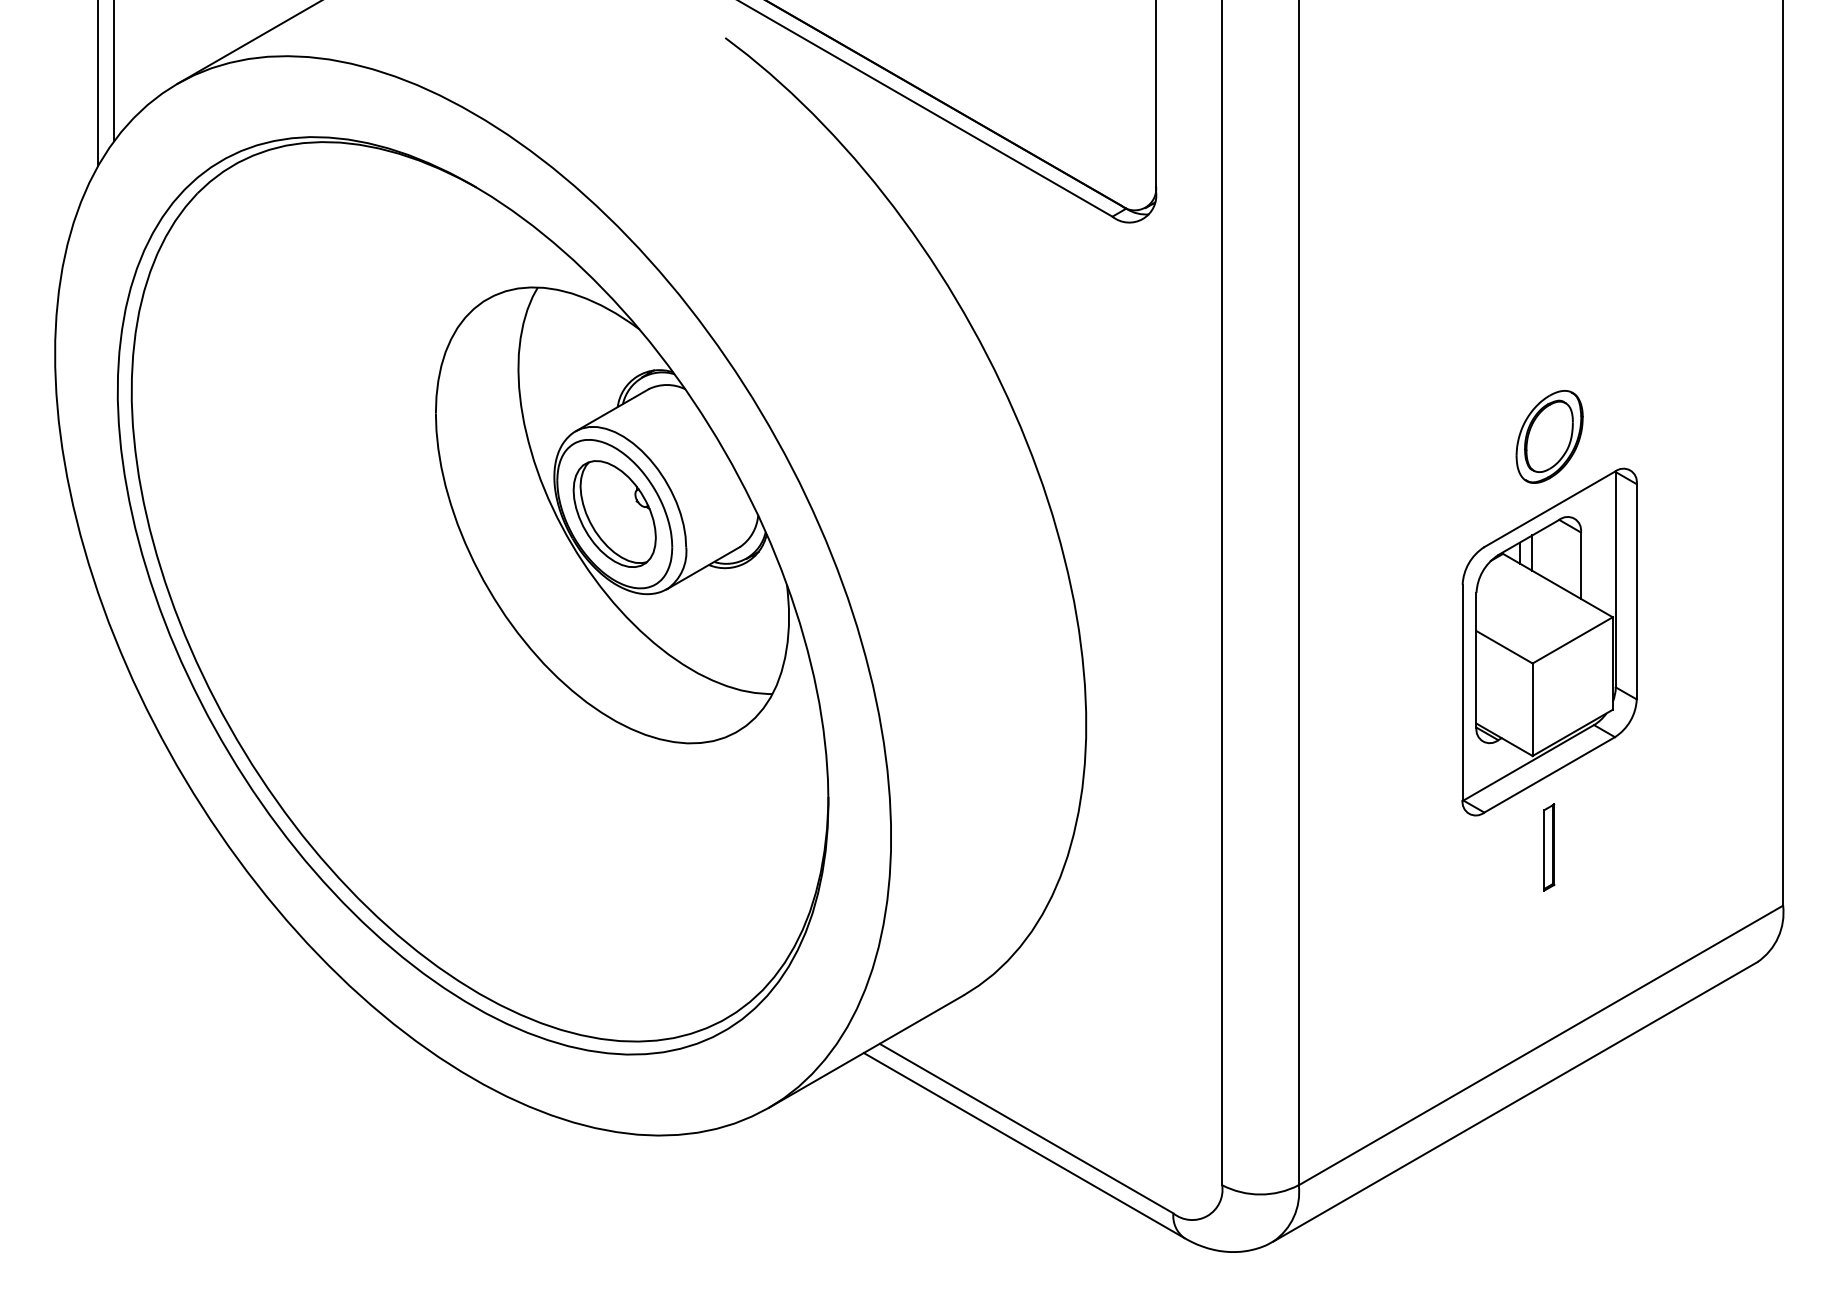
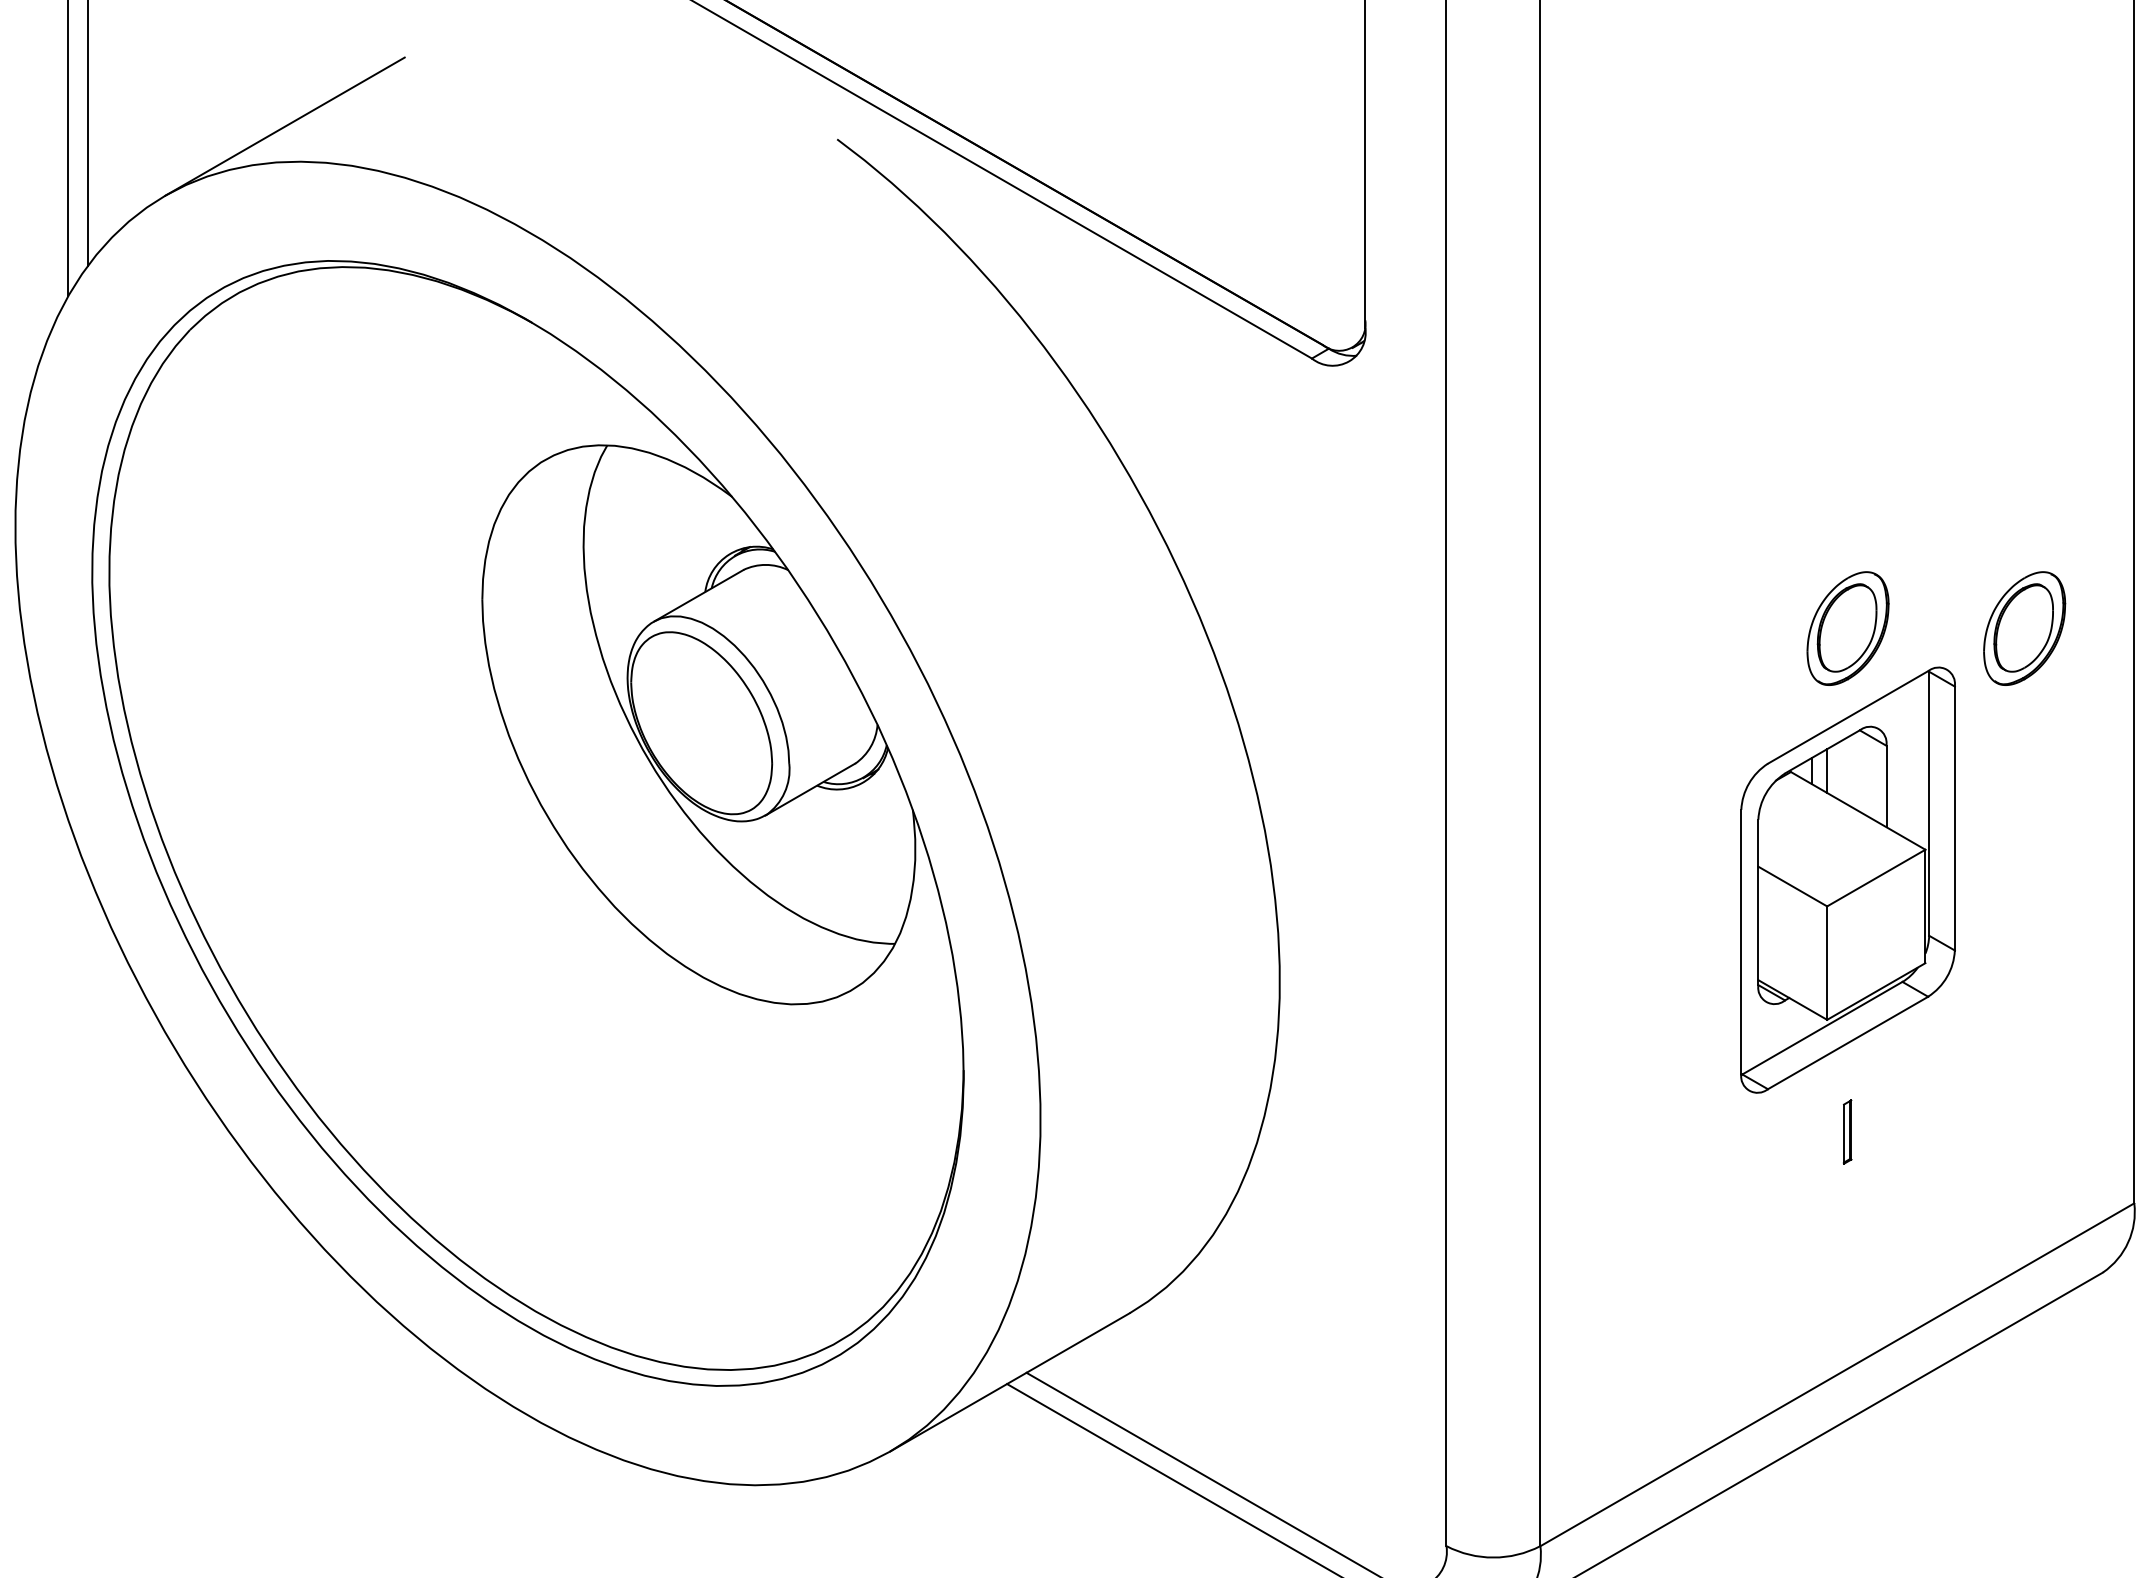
part: (1693, 436) -> (2024, 628), added
part: (614, 513) -> (701, 722), removed
part: (1549, 847) -> (1847, 1132), size x0.6

